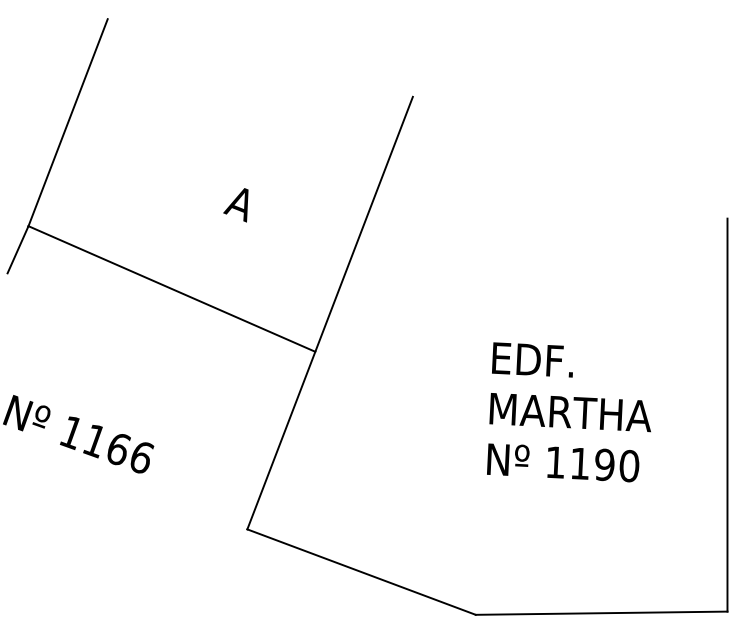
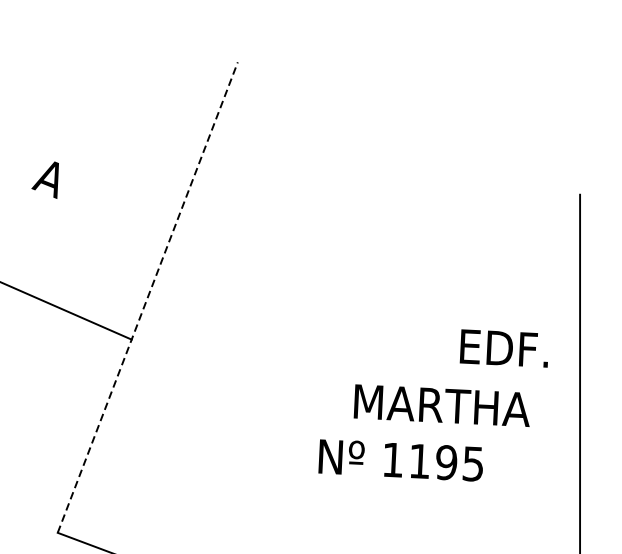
line: (330, 313) -> (148, 297), solid -> dashed
text: (532, 359) -> (503, 348), moved
text: (569, 412) -> (440, 405), moved
text: (629, 466) -> (473, 464), 1190 -> 1195

